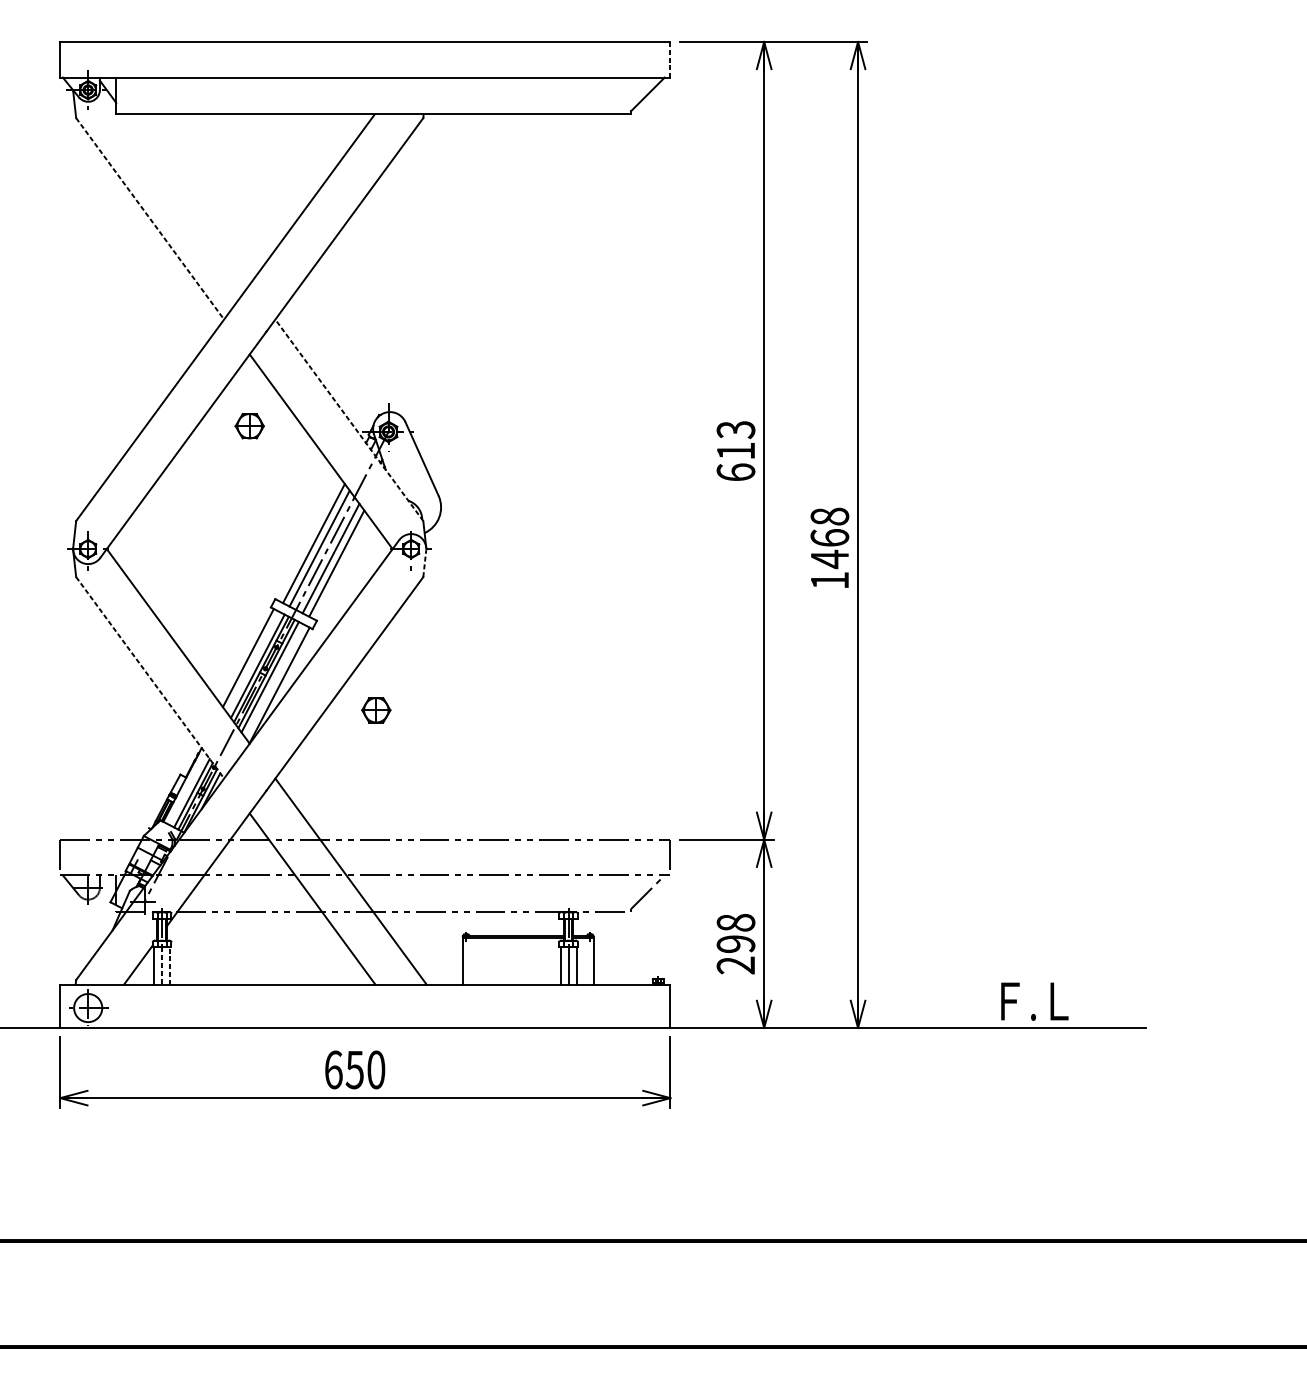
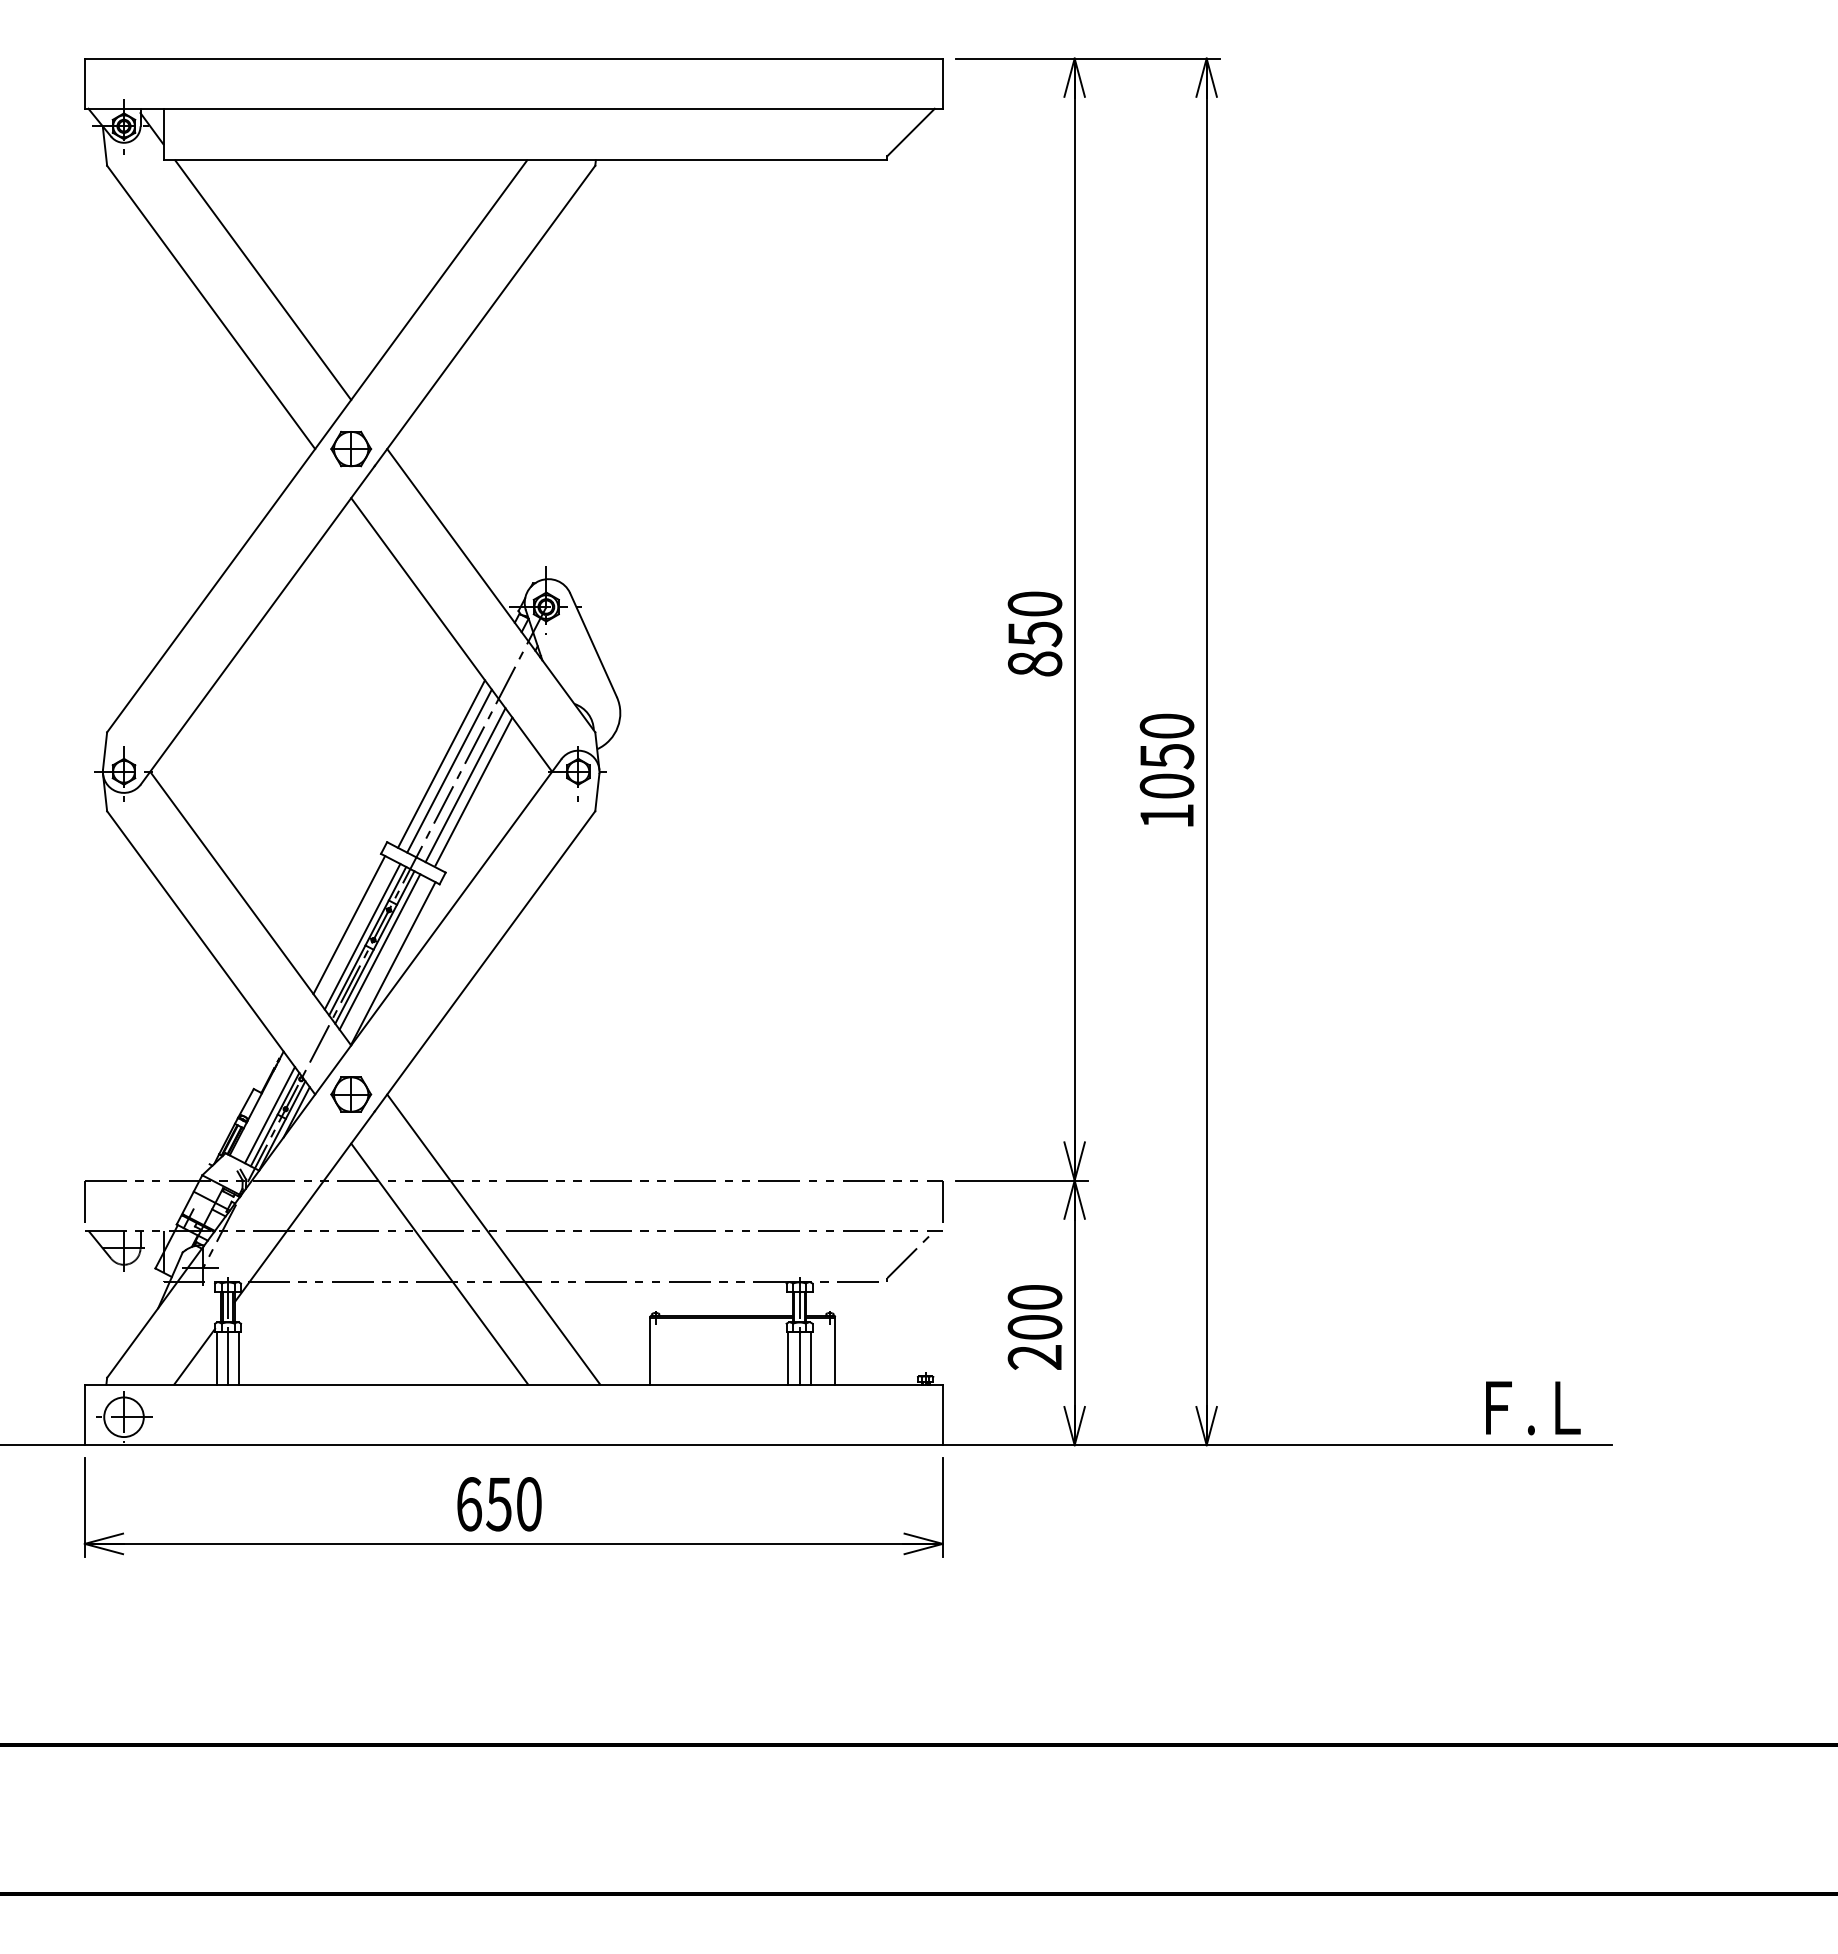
line: (670, 60) -> (942, 84), dashed -> solid
line: (187, 199) -> (263, 280), added
line: (150, 218) -> (211, 307), dashed -> solid
line: (349, 420) -> (491, 590), dashed -> solid
part: (249, 425) -> (351, 448), moved
text: (735, 450) -> (1034, 633), 613 -> 850
text: (829, 538) -> (1166, 756), 1468 -> 1050
line: (424, 563) -> (597, 792), dashed -> solid
line: (150, 677) -> (211, 952), dashed -> solid
part: (376, 710) -> (351, 1094), moved
text: (735, 932) -> (1034, 1311), 298 -> 200
line: (170, 965) -> (239, 1357), dashed -> solid
line: (162, 966) -> (228, 1358), dashed -> solid
text: (1035, 1001) -> (1533, 1408), moved

